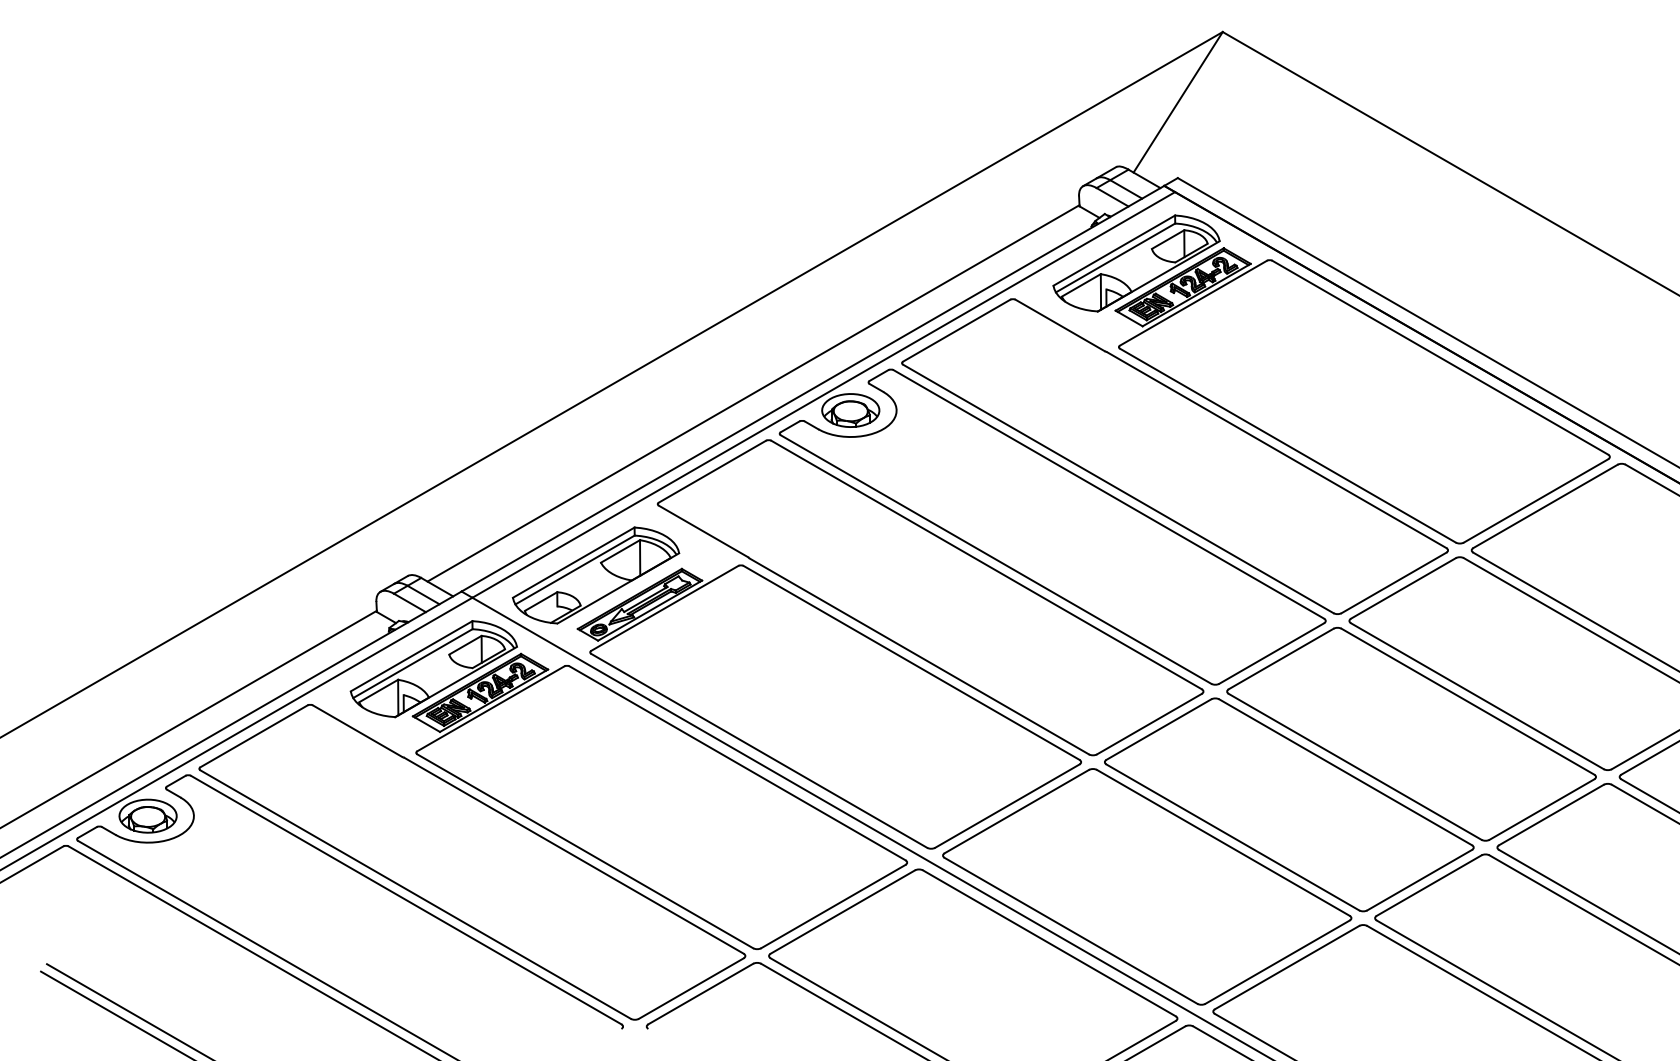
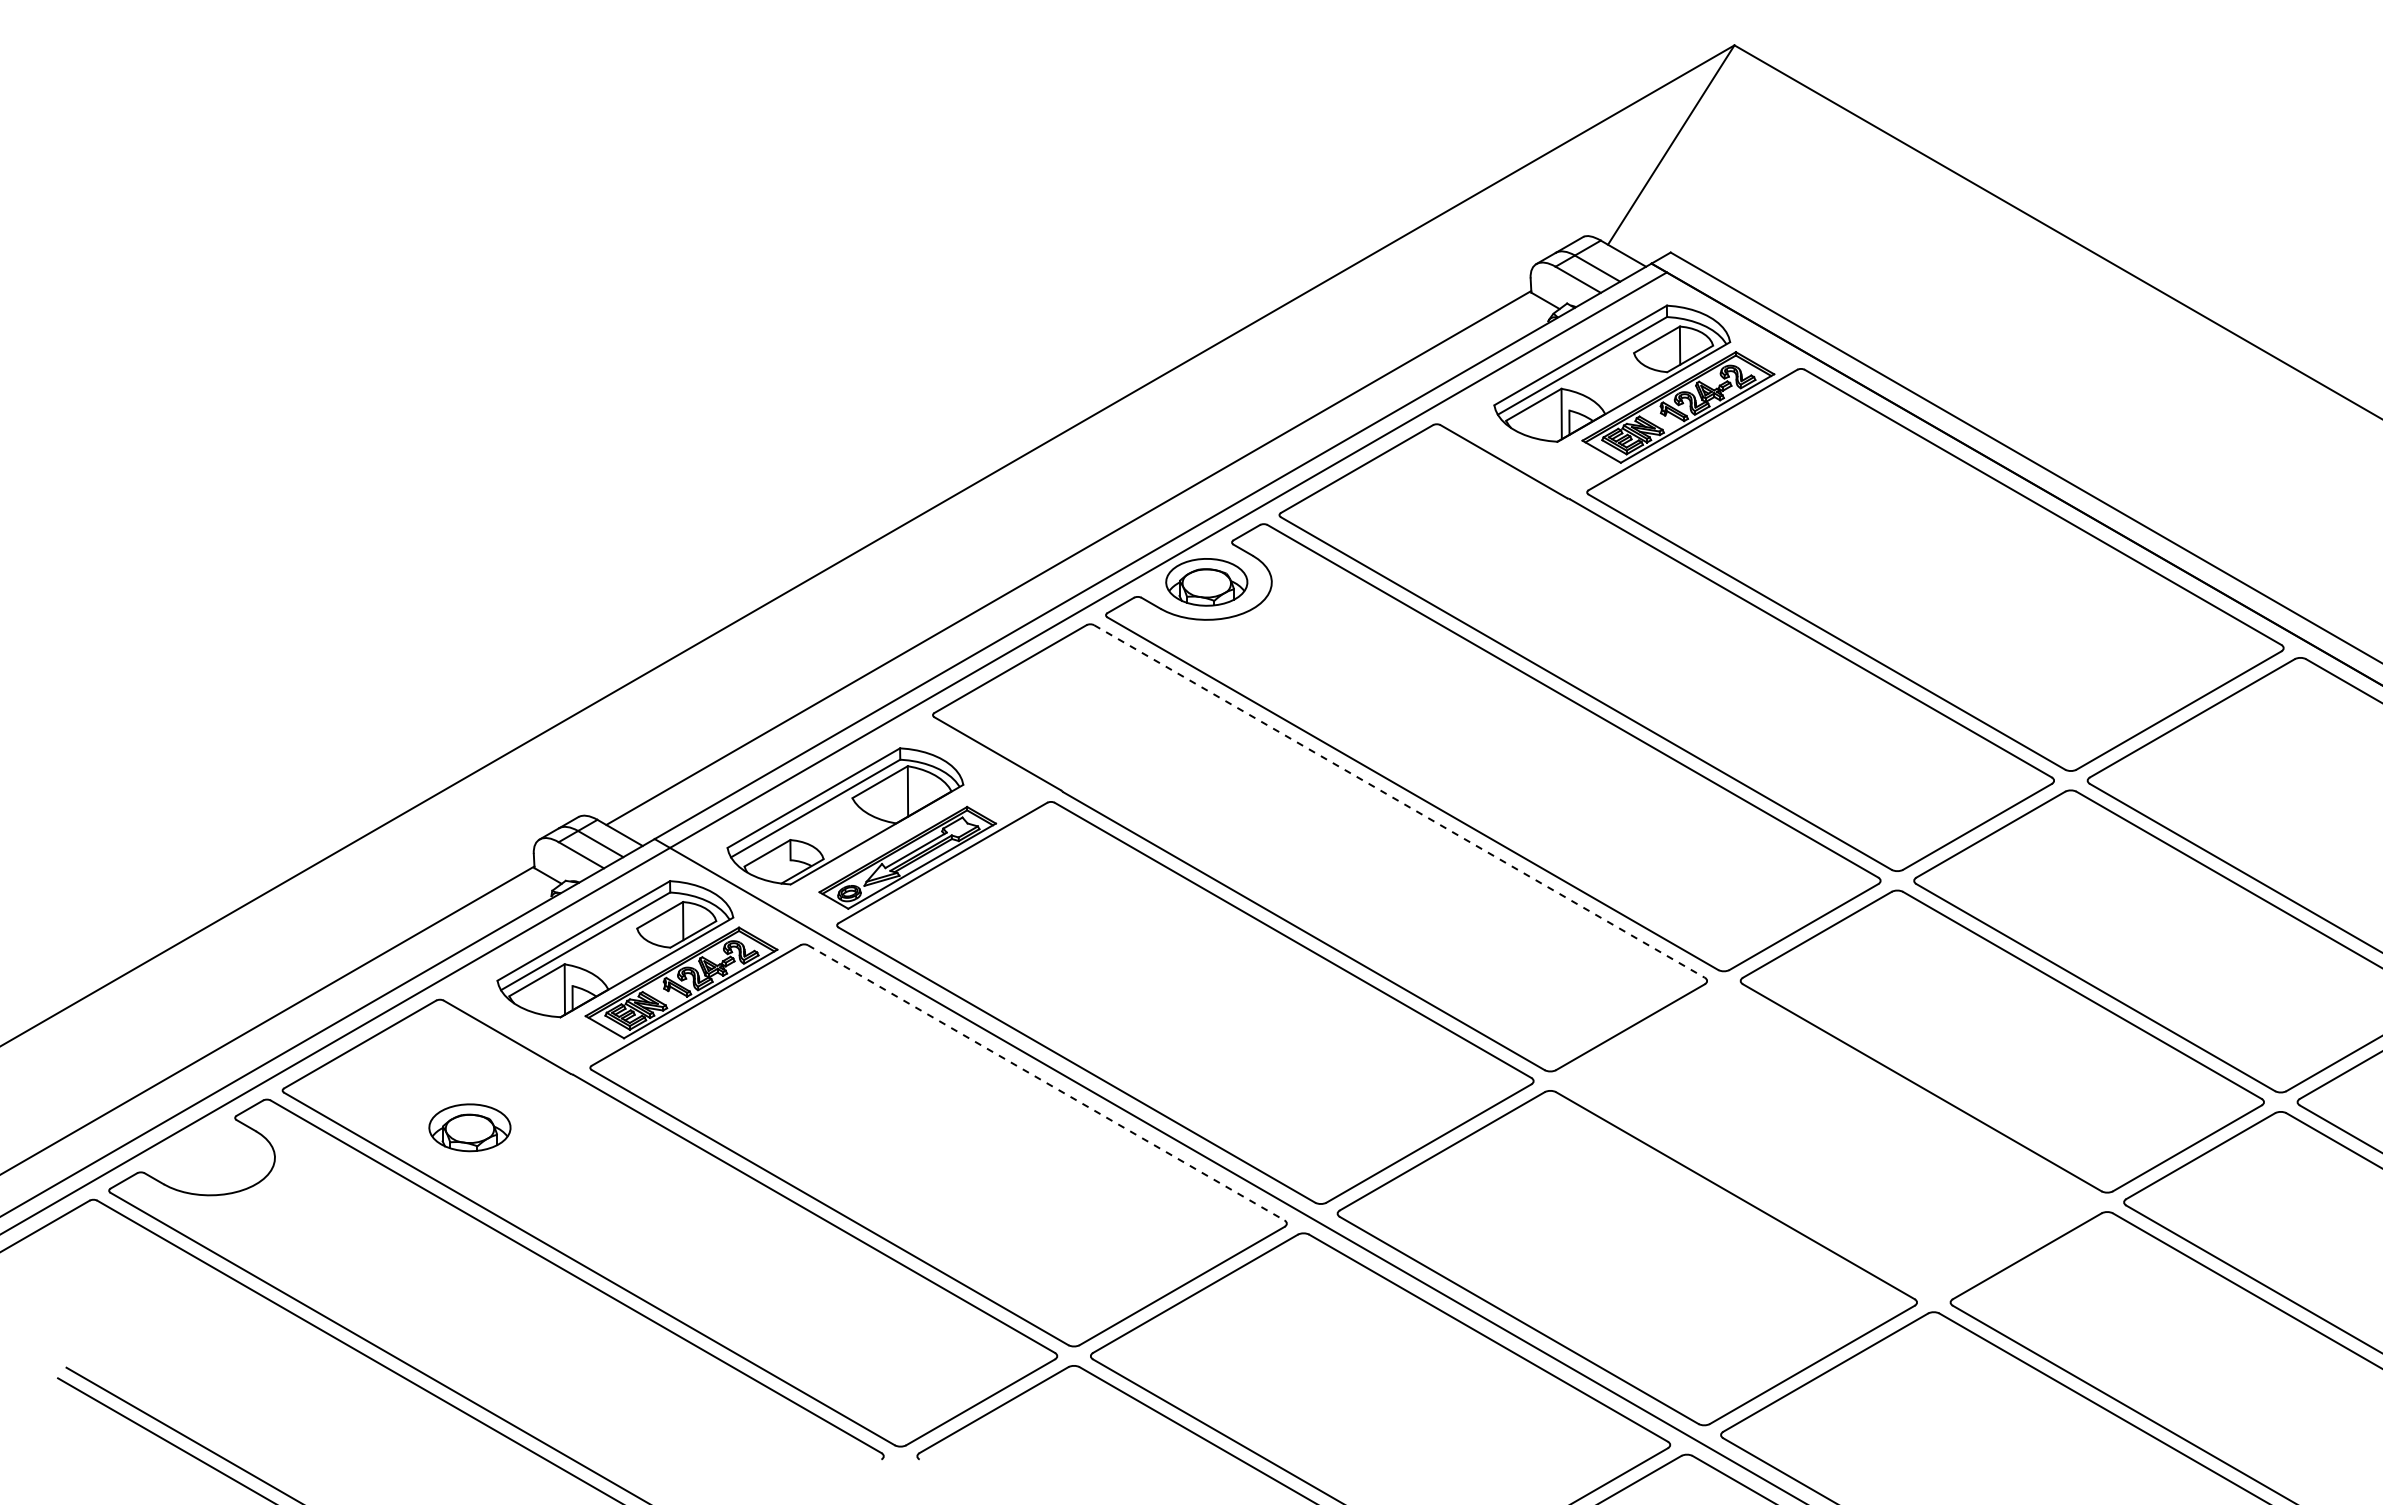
line: (986, 565) -> (1399, 801), solid -> dashed
line: (737, 763) -> (1046, 1083), solid -> dashed
part: (1289, 804) -> (1828, 1141), removed
part: (147, 815) -> (469, 1127), moved

